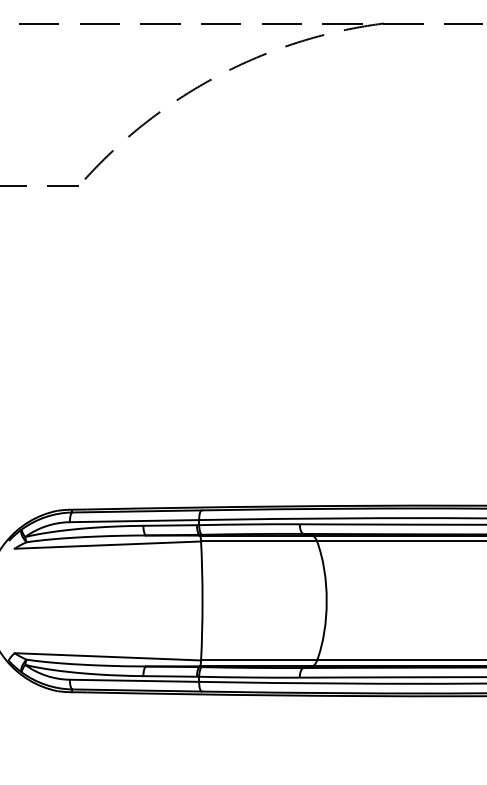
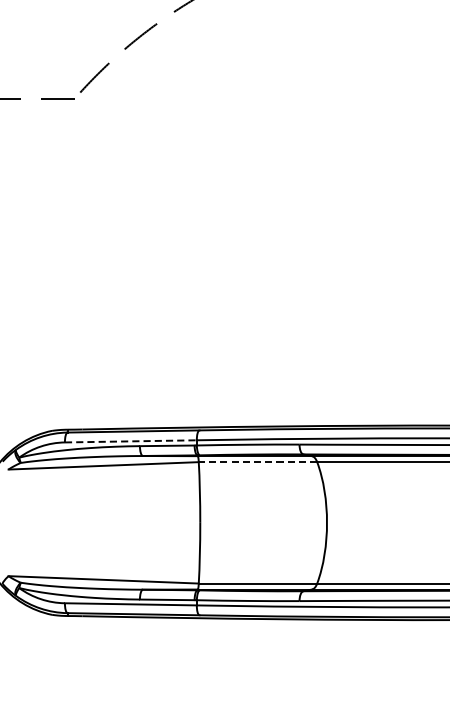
line: (134, 521) -> (130, 441), solid -> dashed
line: (258, 541) -> (257, 462), solid -> dashed

